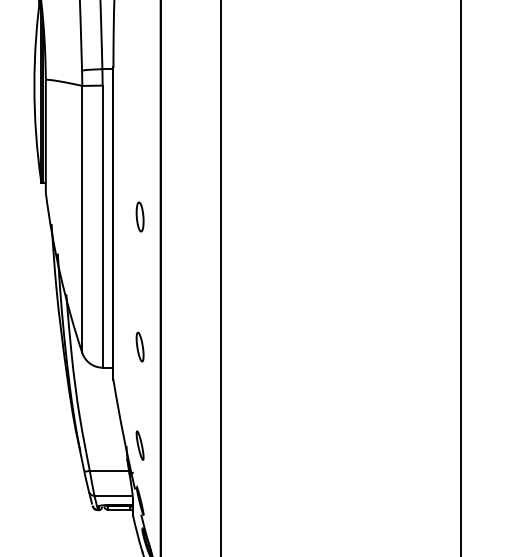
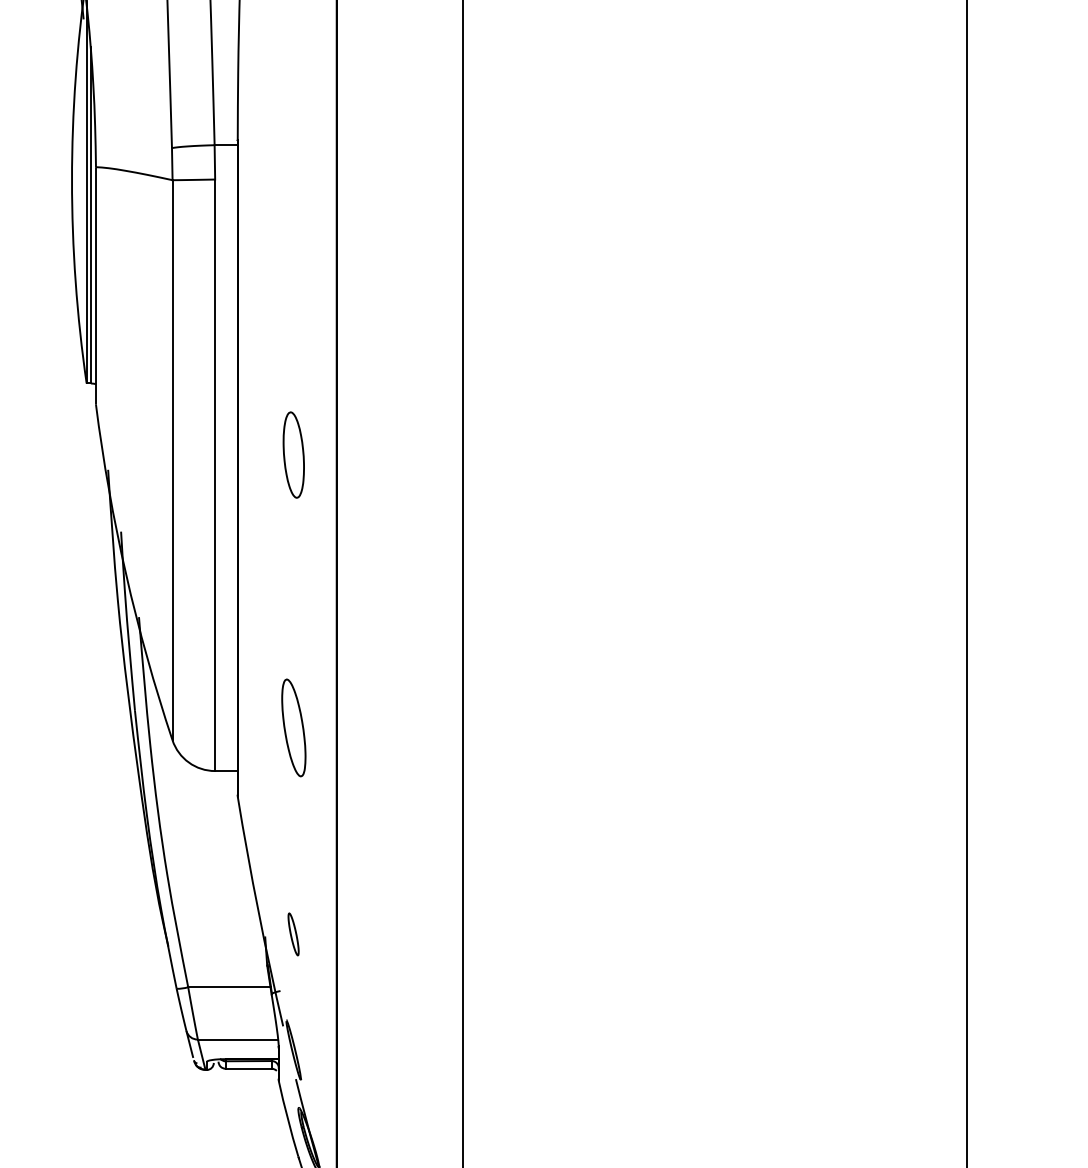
part: (139, 216) -> (292, 453), size x1.4
part: (139, 346) -> (292, 726), size x1.6
part: (139, 445) -> (292, 934), size x0.7

